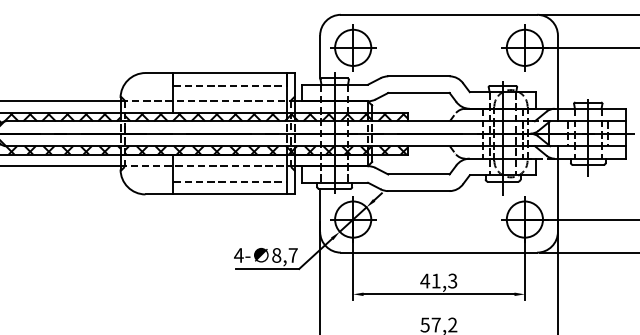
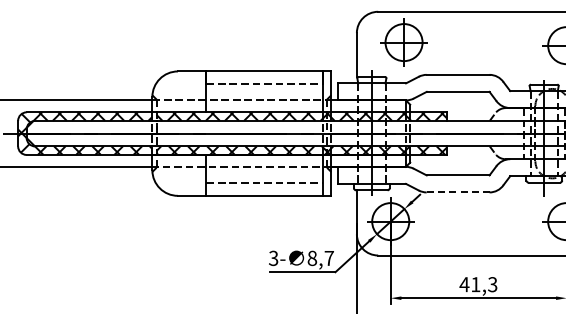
part: (353, 47) -> (404, 42), moved
line: (418, 191) -> (457, 192), solid -> dashed
text: (238, 255) -> (273, 258), 4- -> 3-

